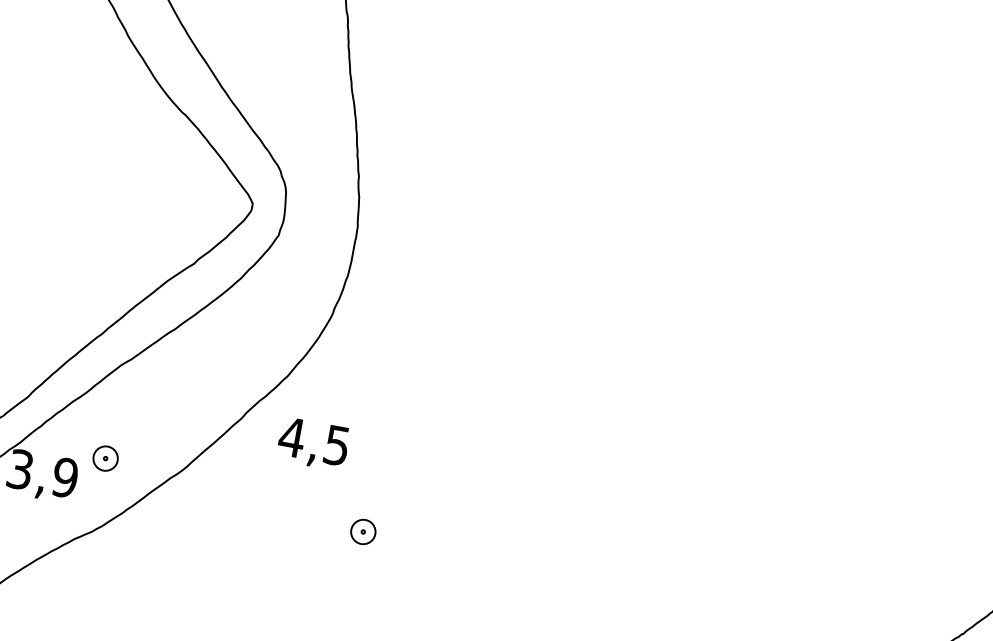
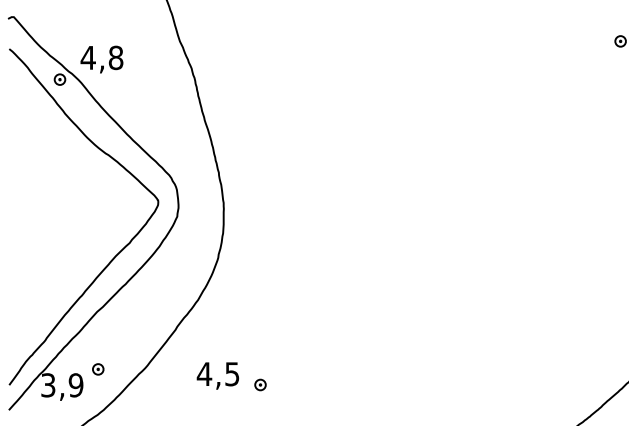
text: (312, 443) -> (217, 375), moved
part: (106, 458) -> (98, 369), size x0.71
part: (363, 531) -> (260, 384), size x0.71

